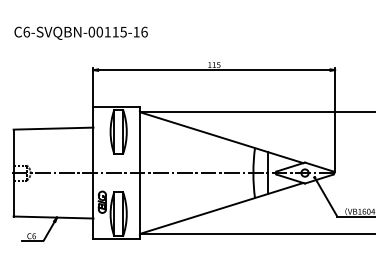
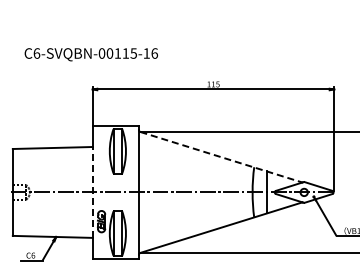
text: (80, 32) -> (90, 53), moved
line: (222, 137) -> (221, 156), solid -> dashed
line: (93, 172) -> (92, 191), solid -> dashed

